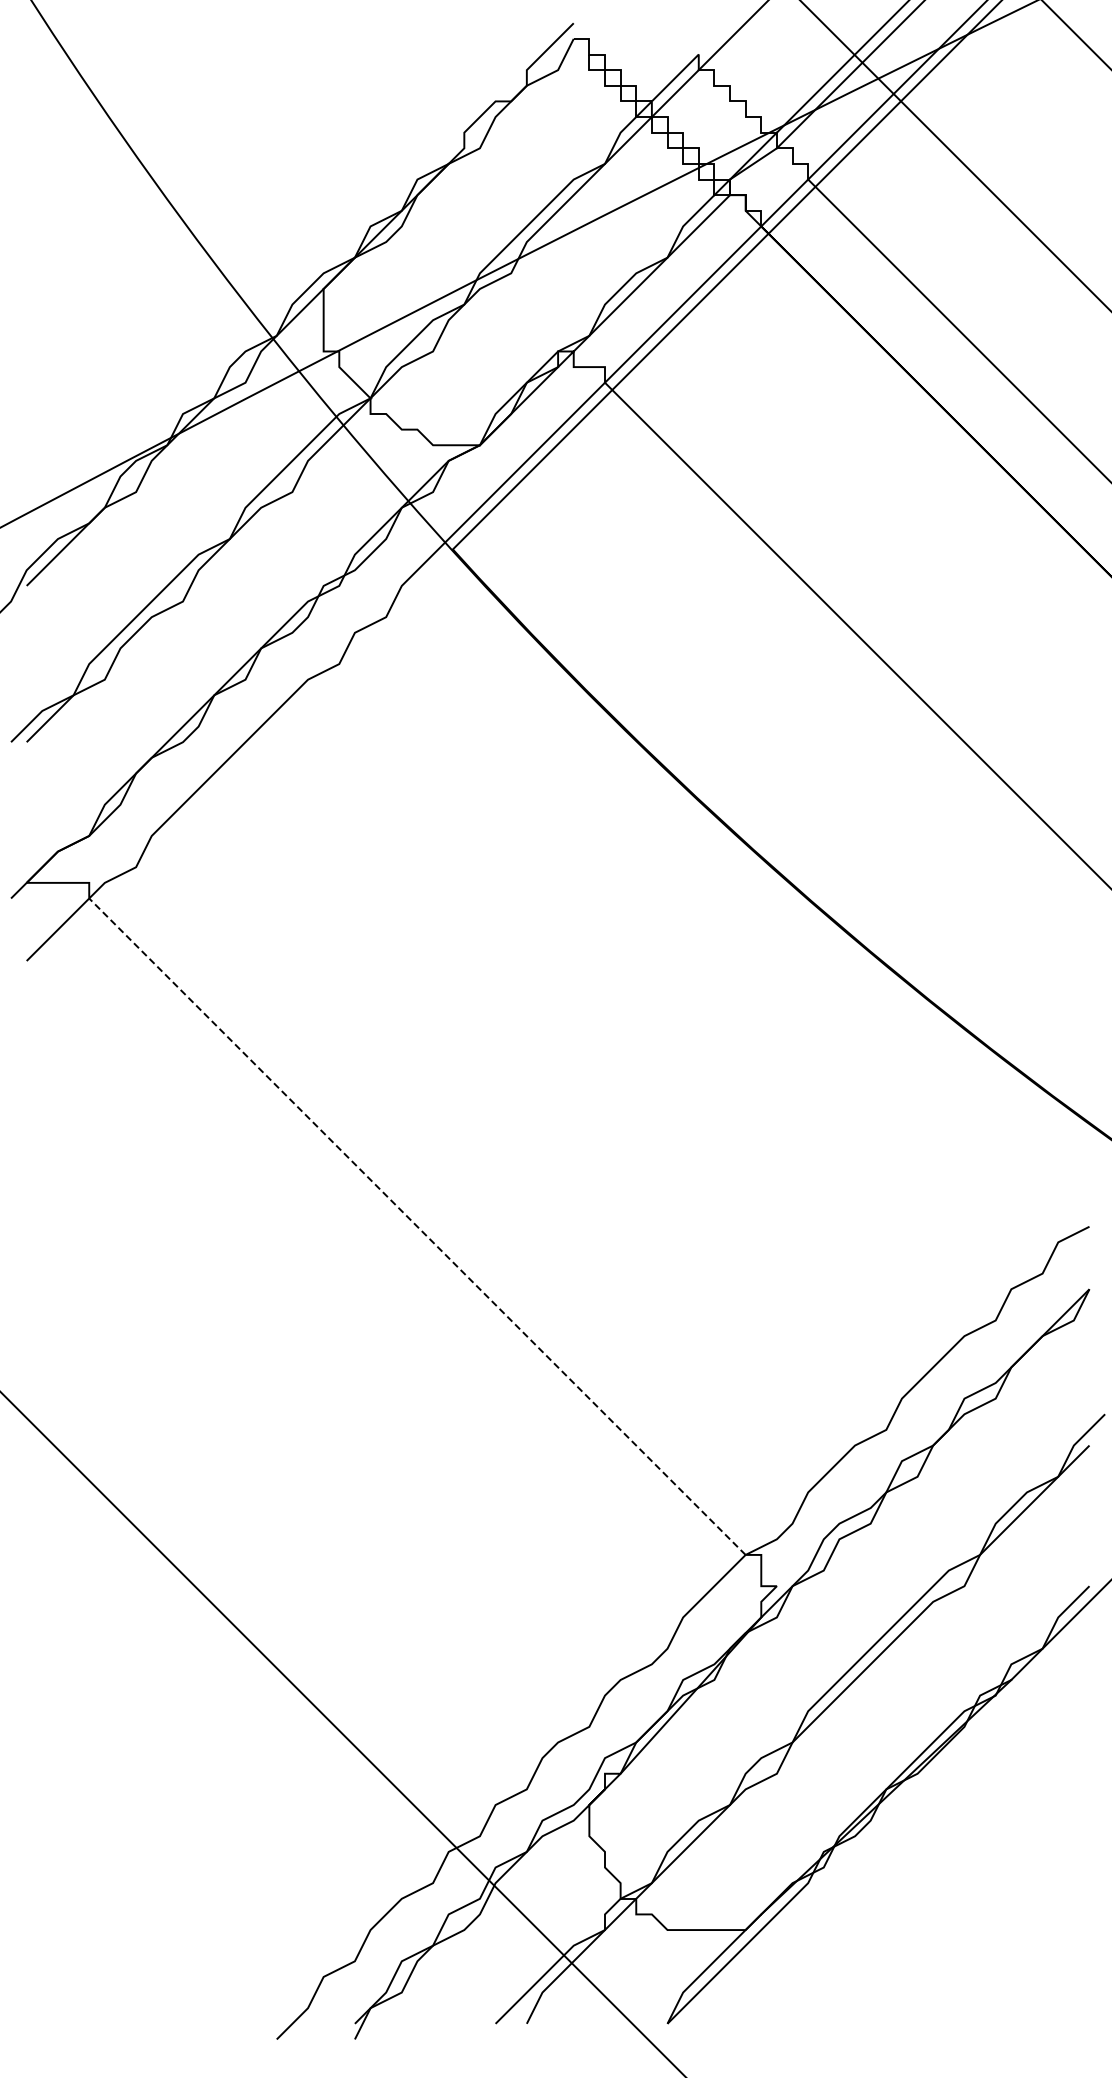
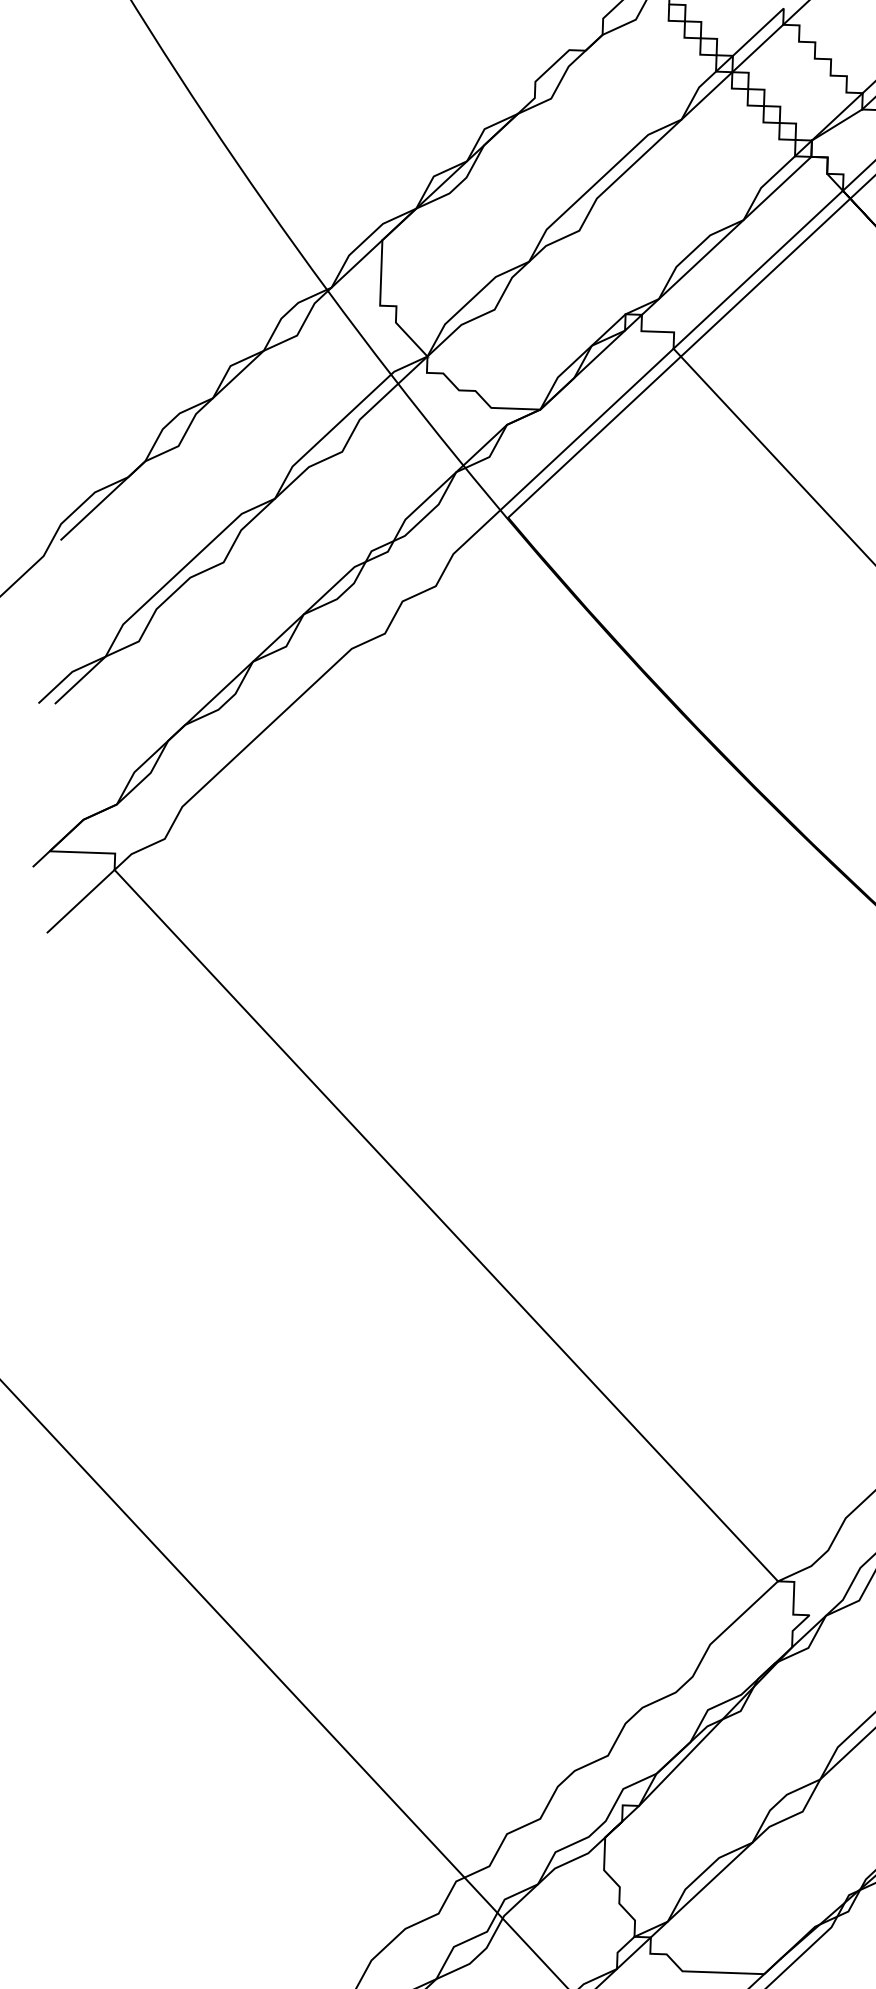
line: (417, 1226) -> (446, 1225), dashed -> solid

